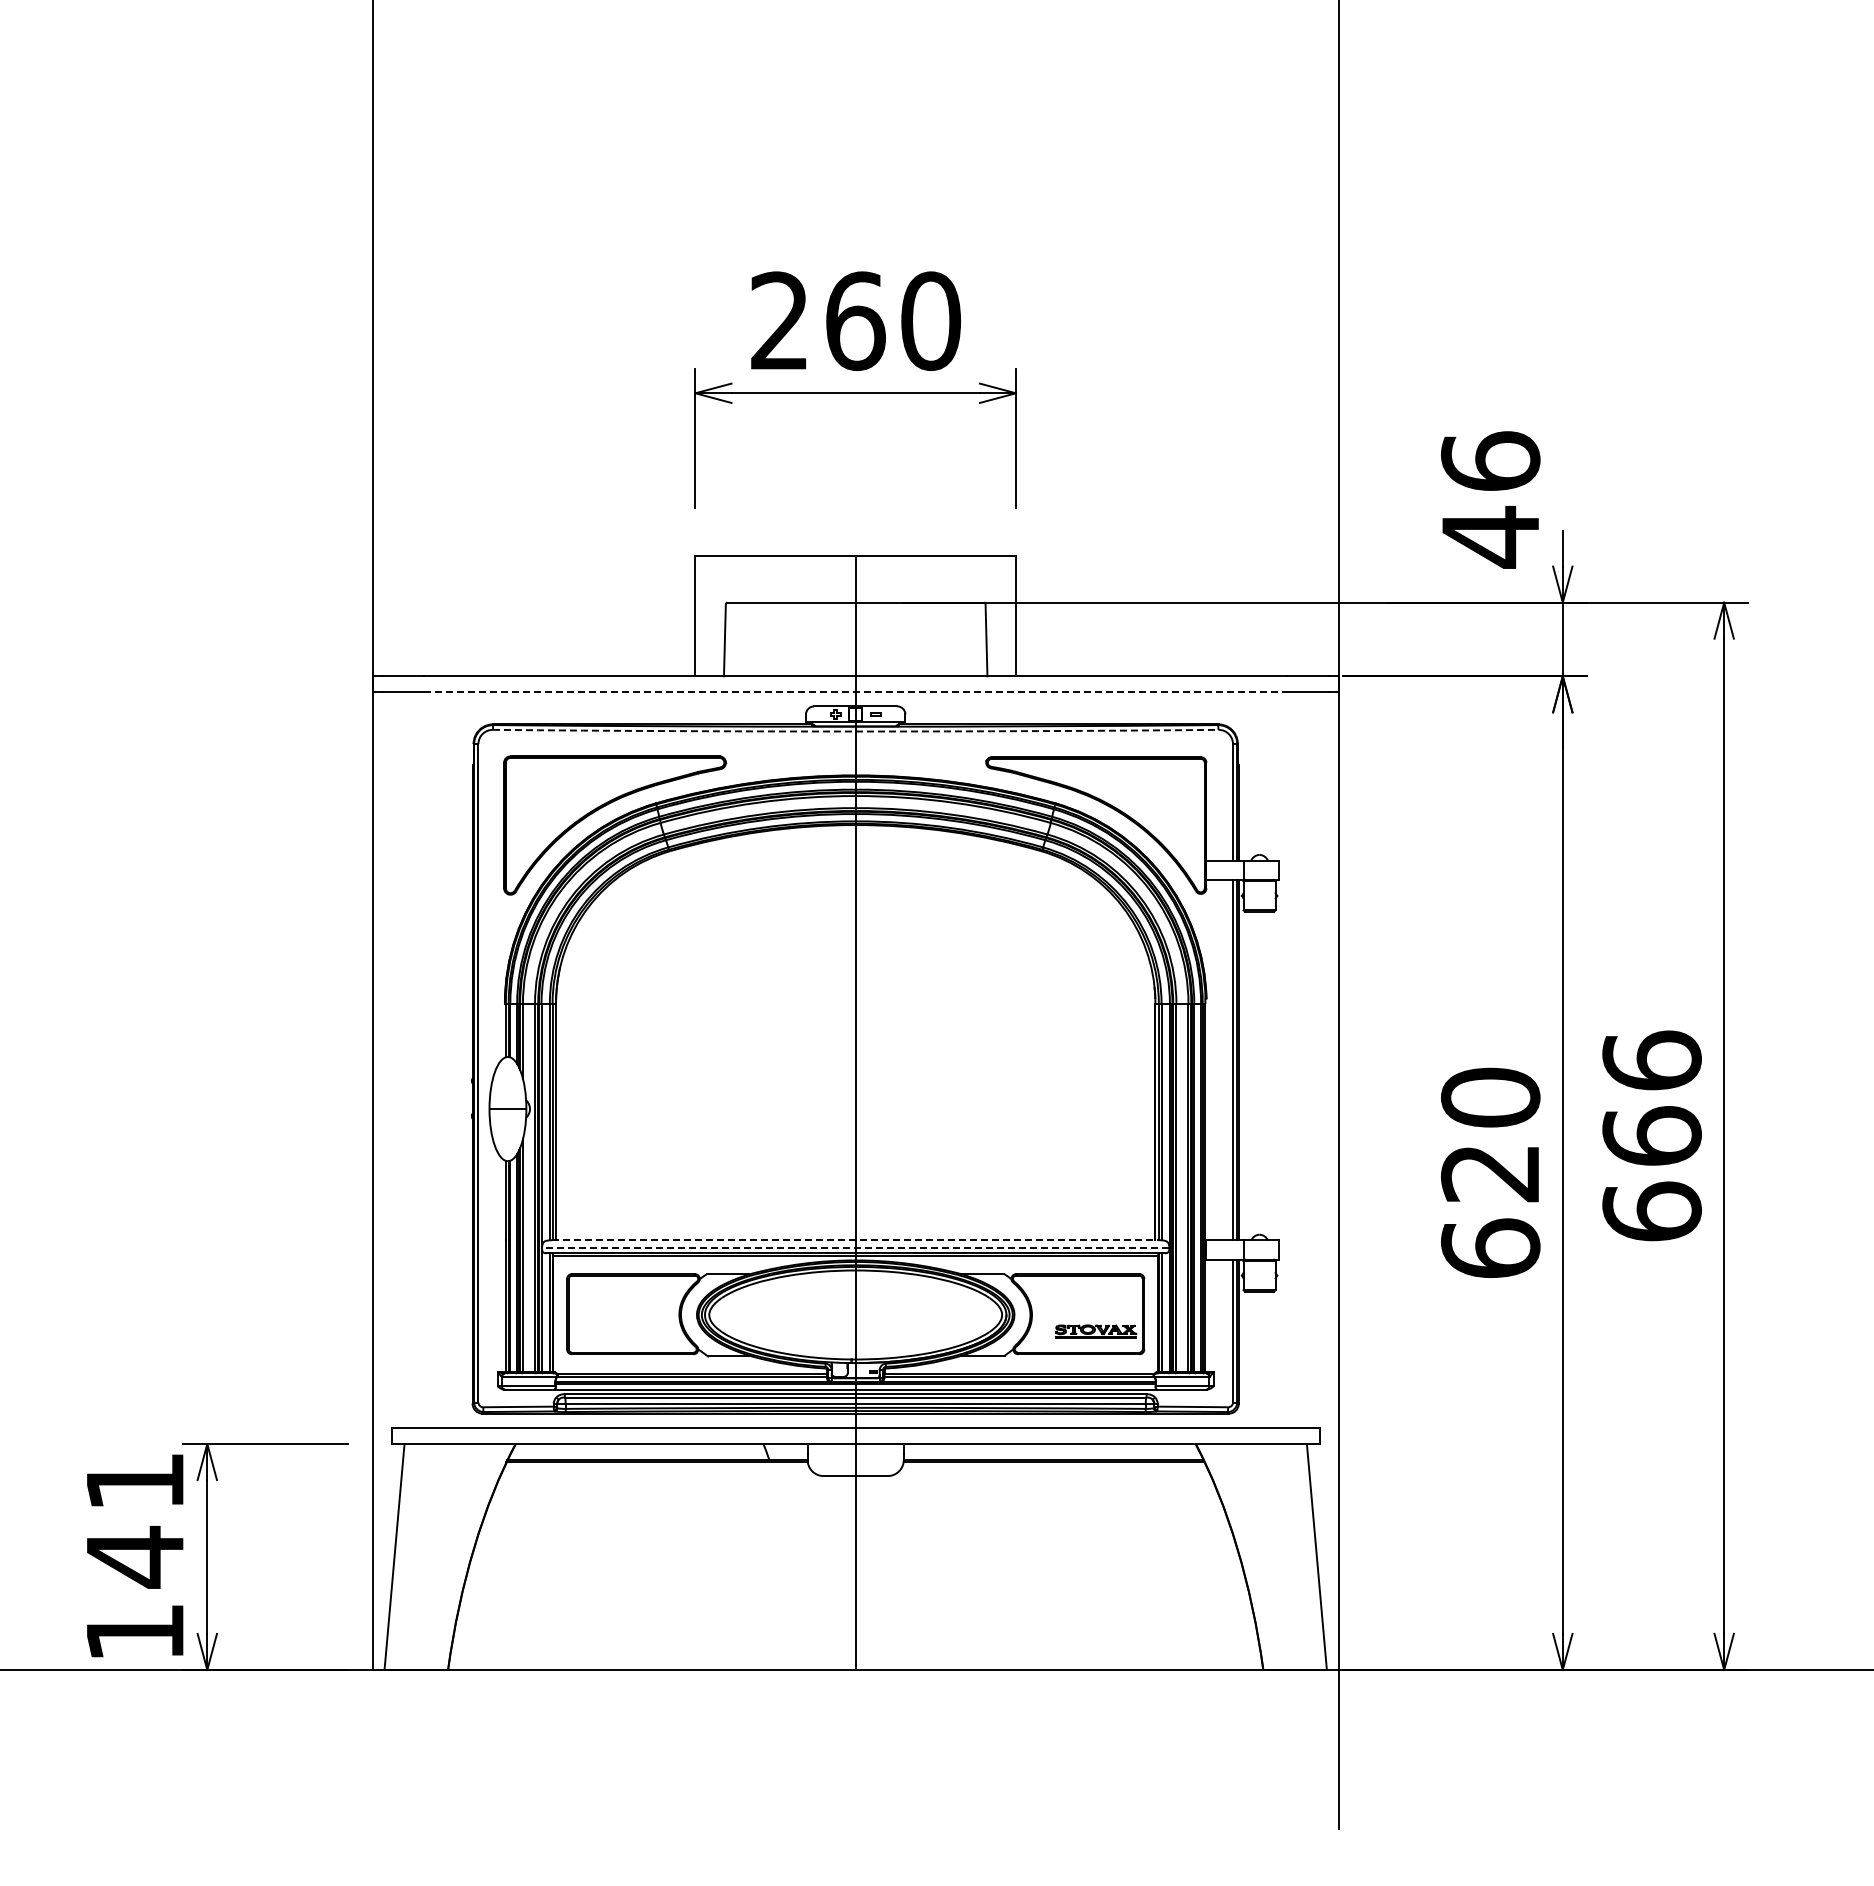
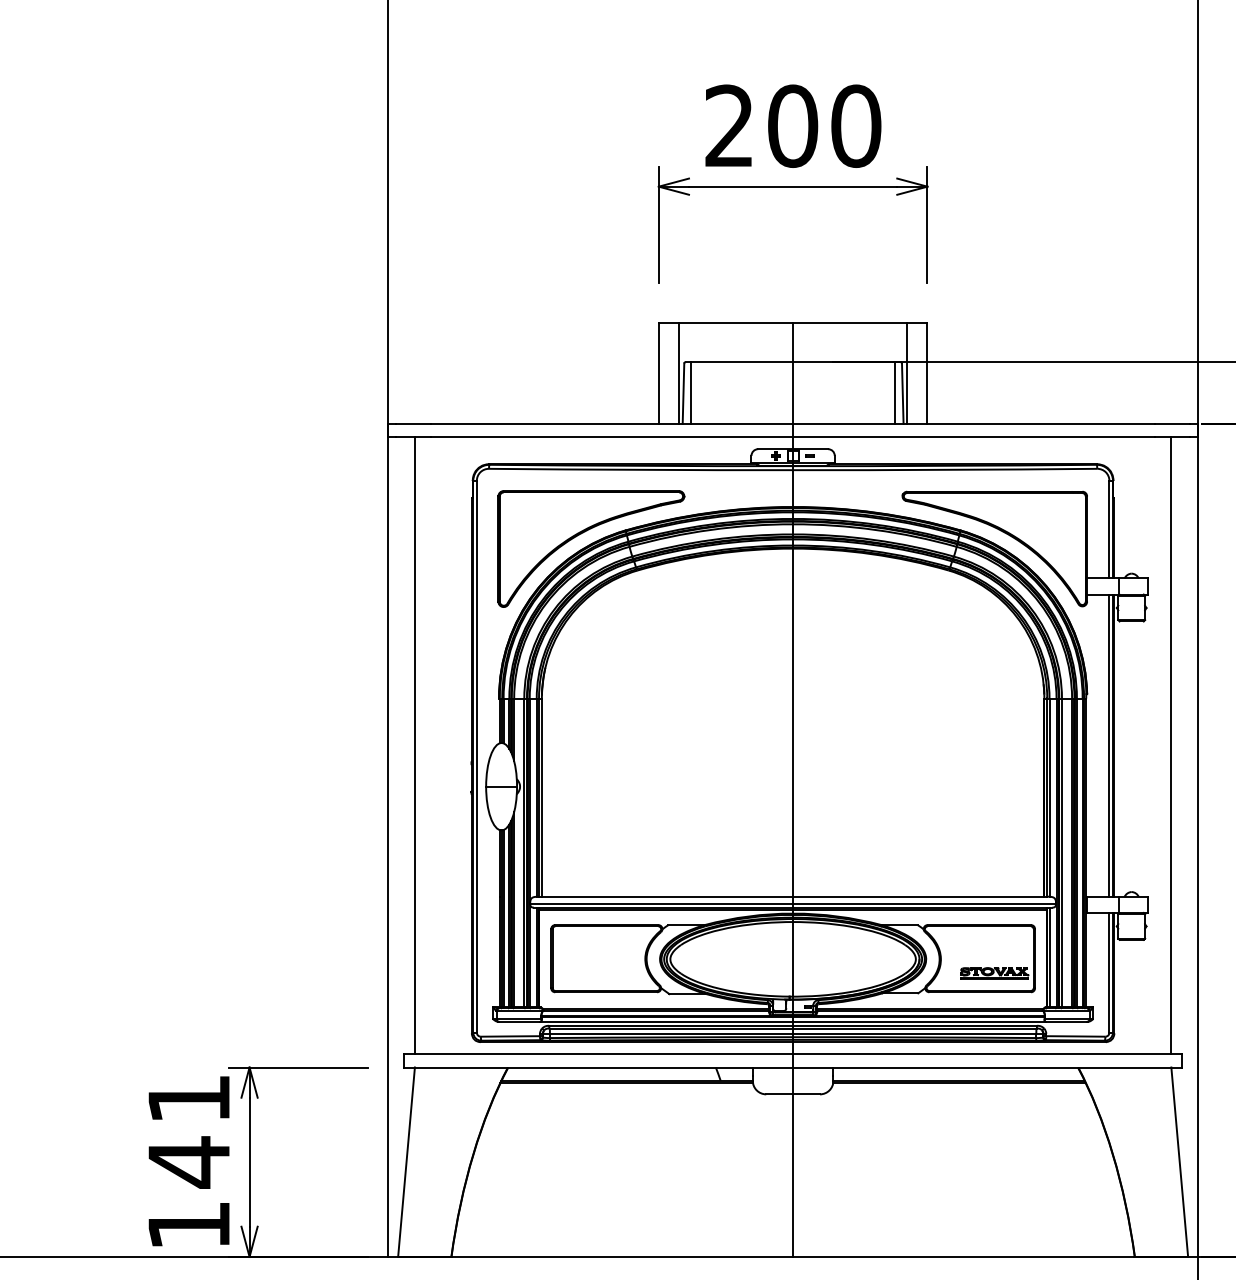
text: (855, 320) -> (792, 125), 260 -> 200
line: (719, 616) -> (678, 373), added
line: (991, 616) -> (906, 373), added
line: (733, 639) -> (690, 393), added
line: (977, 639) -> (895, 393), added
line: (855, 692) -> (792, 437), dashed -> solid
arc: (855, 731) -> (792, 470), dashed -> solid
line: (404, 1059) -> (414, 745), added
line: (1306, 1059) -> (1171, 745), added
line: (856, 1240) -> (793, 896), dashed -> solid
line: (855, 1248) -> (792, 903), dashed -> solid

